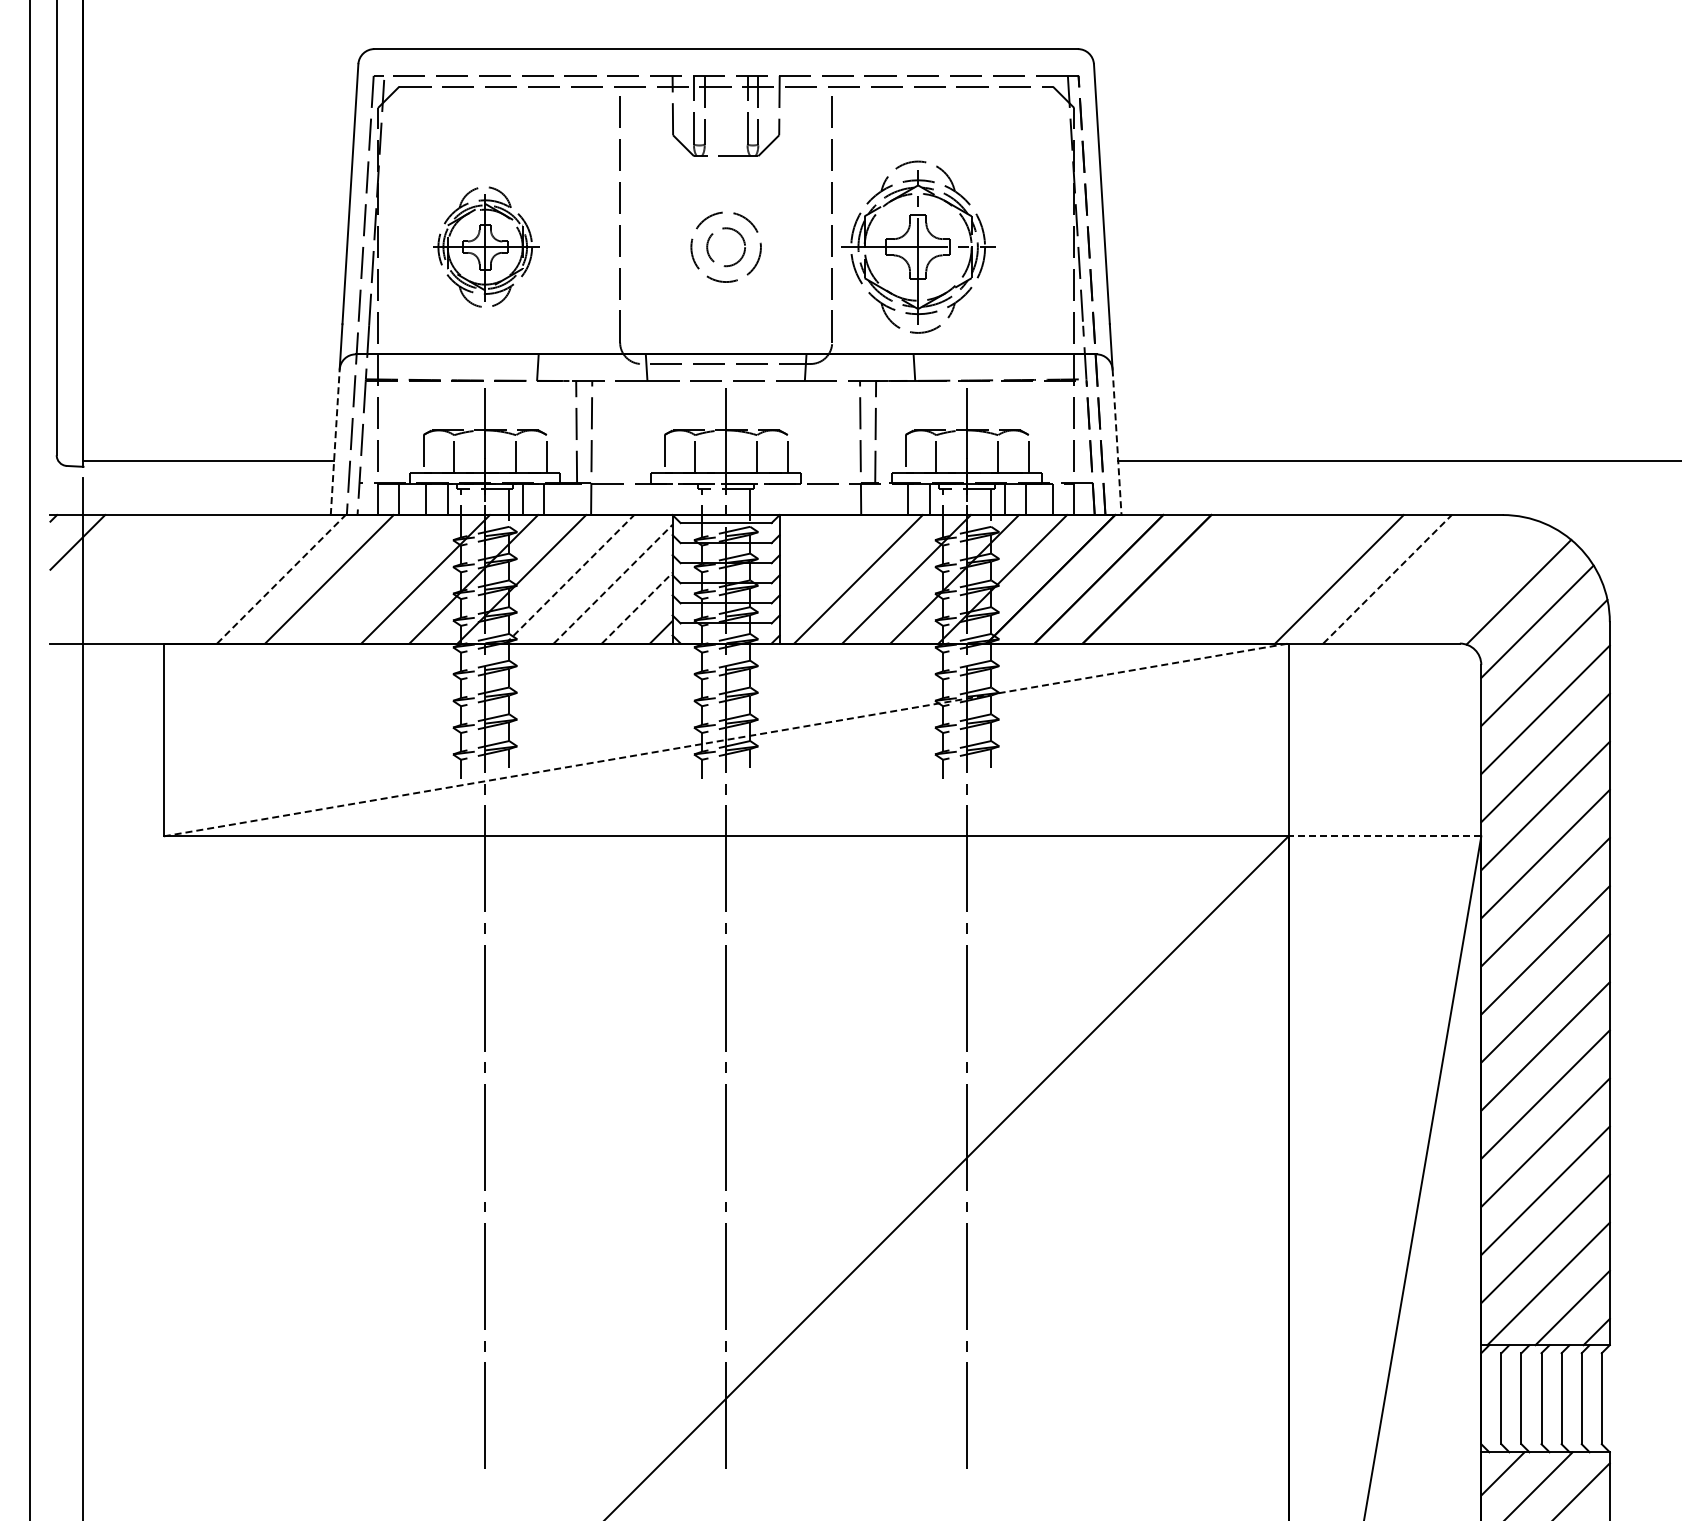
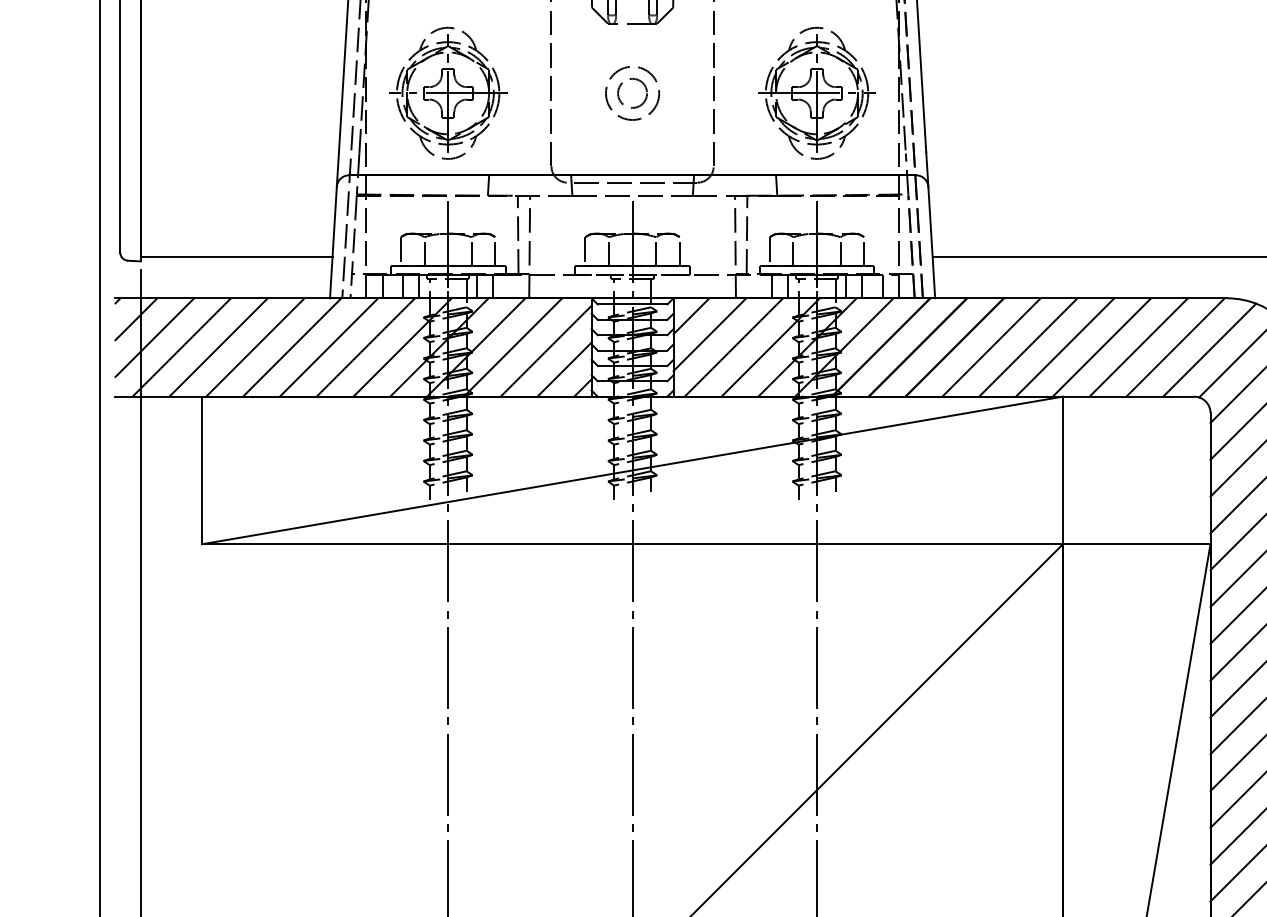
part: (485, 246) -> (448, 92), size x1.43
part: (918, 246) -> (817, 92), moved
line: (335, 442) -> (333, 242), dashed -> solid
line: (1117, 442) -> (932, 242), dashed -> solid
line: (802, 538) -> (691, 316), added
line: (826, 562) -> (709, 334), added
line: (101, 566) -> (154, 337), added
line: (136, 579) -> (181, 347), added
line: (184, 579) -> (218, 347), added
line: (233, 579) -> (255, 347), added
line: (281, 579) -> (292, 347), dashed -> solid
line: (377, 579) -> (365, 347), added
line: (569, 579) -> (512, 347), dashed -> solid
line: (1194, 579) -> (991, 347), added
line: (1243, 579) -> (1028, 347), added
line: (1291, 579) -> (1065, 347), added
line: (1387, 579) -> (1138, 347), dashed -> solid
line: (1435, 579) -> (1175, 347), added
line: (1479, 582) -> (1209, 349), added
line: (613, 584) -> (546, 351), dashed -> solid
line: (637, 608) -> (564, 369), dashed -> solid
line: (726, 739) -> (632, 470), dashed -> solid
line: (1384, 836) -> (1136, 544), dashed -> solid

